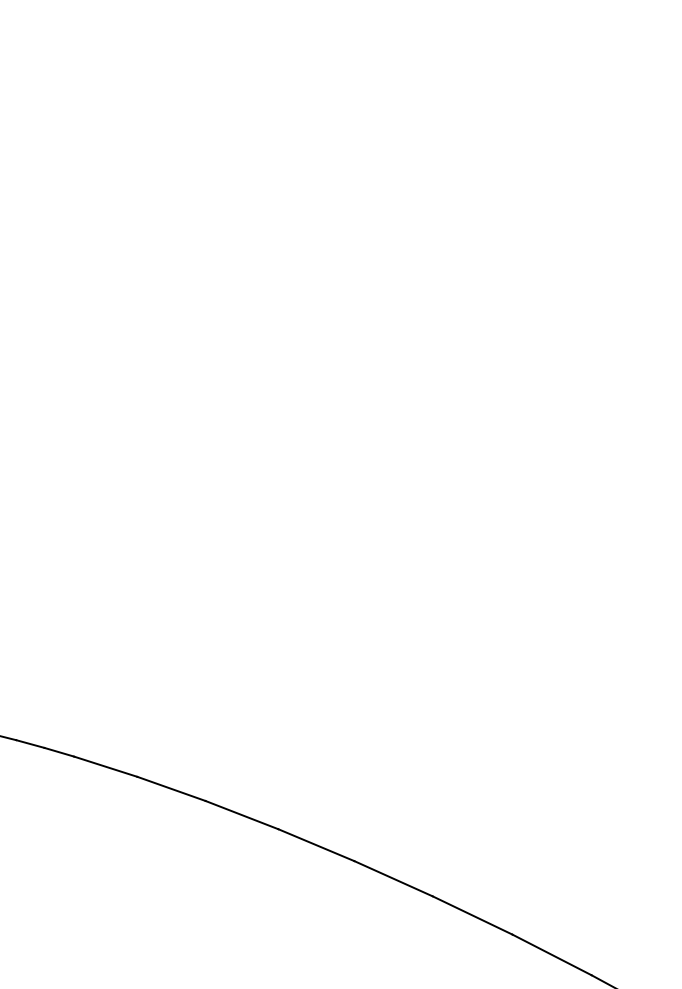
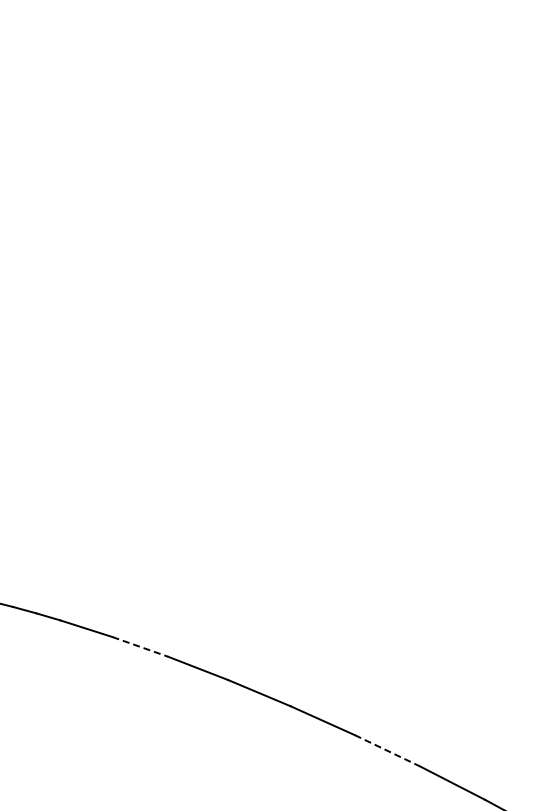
line: (171, 788) -> (140, 646), solid -> dashed
line: (472, 915) -> (387, 750), solid -> dashed

